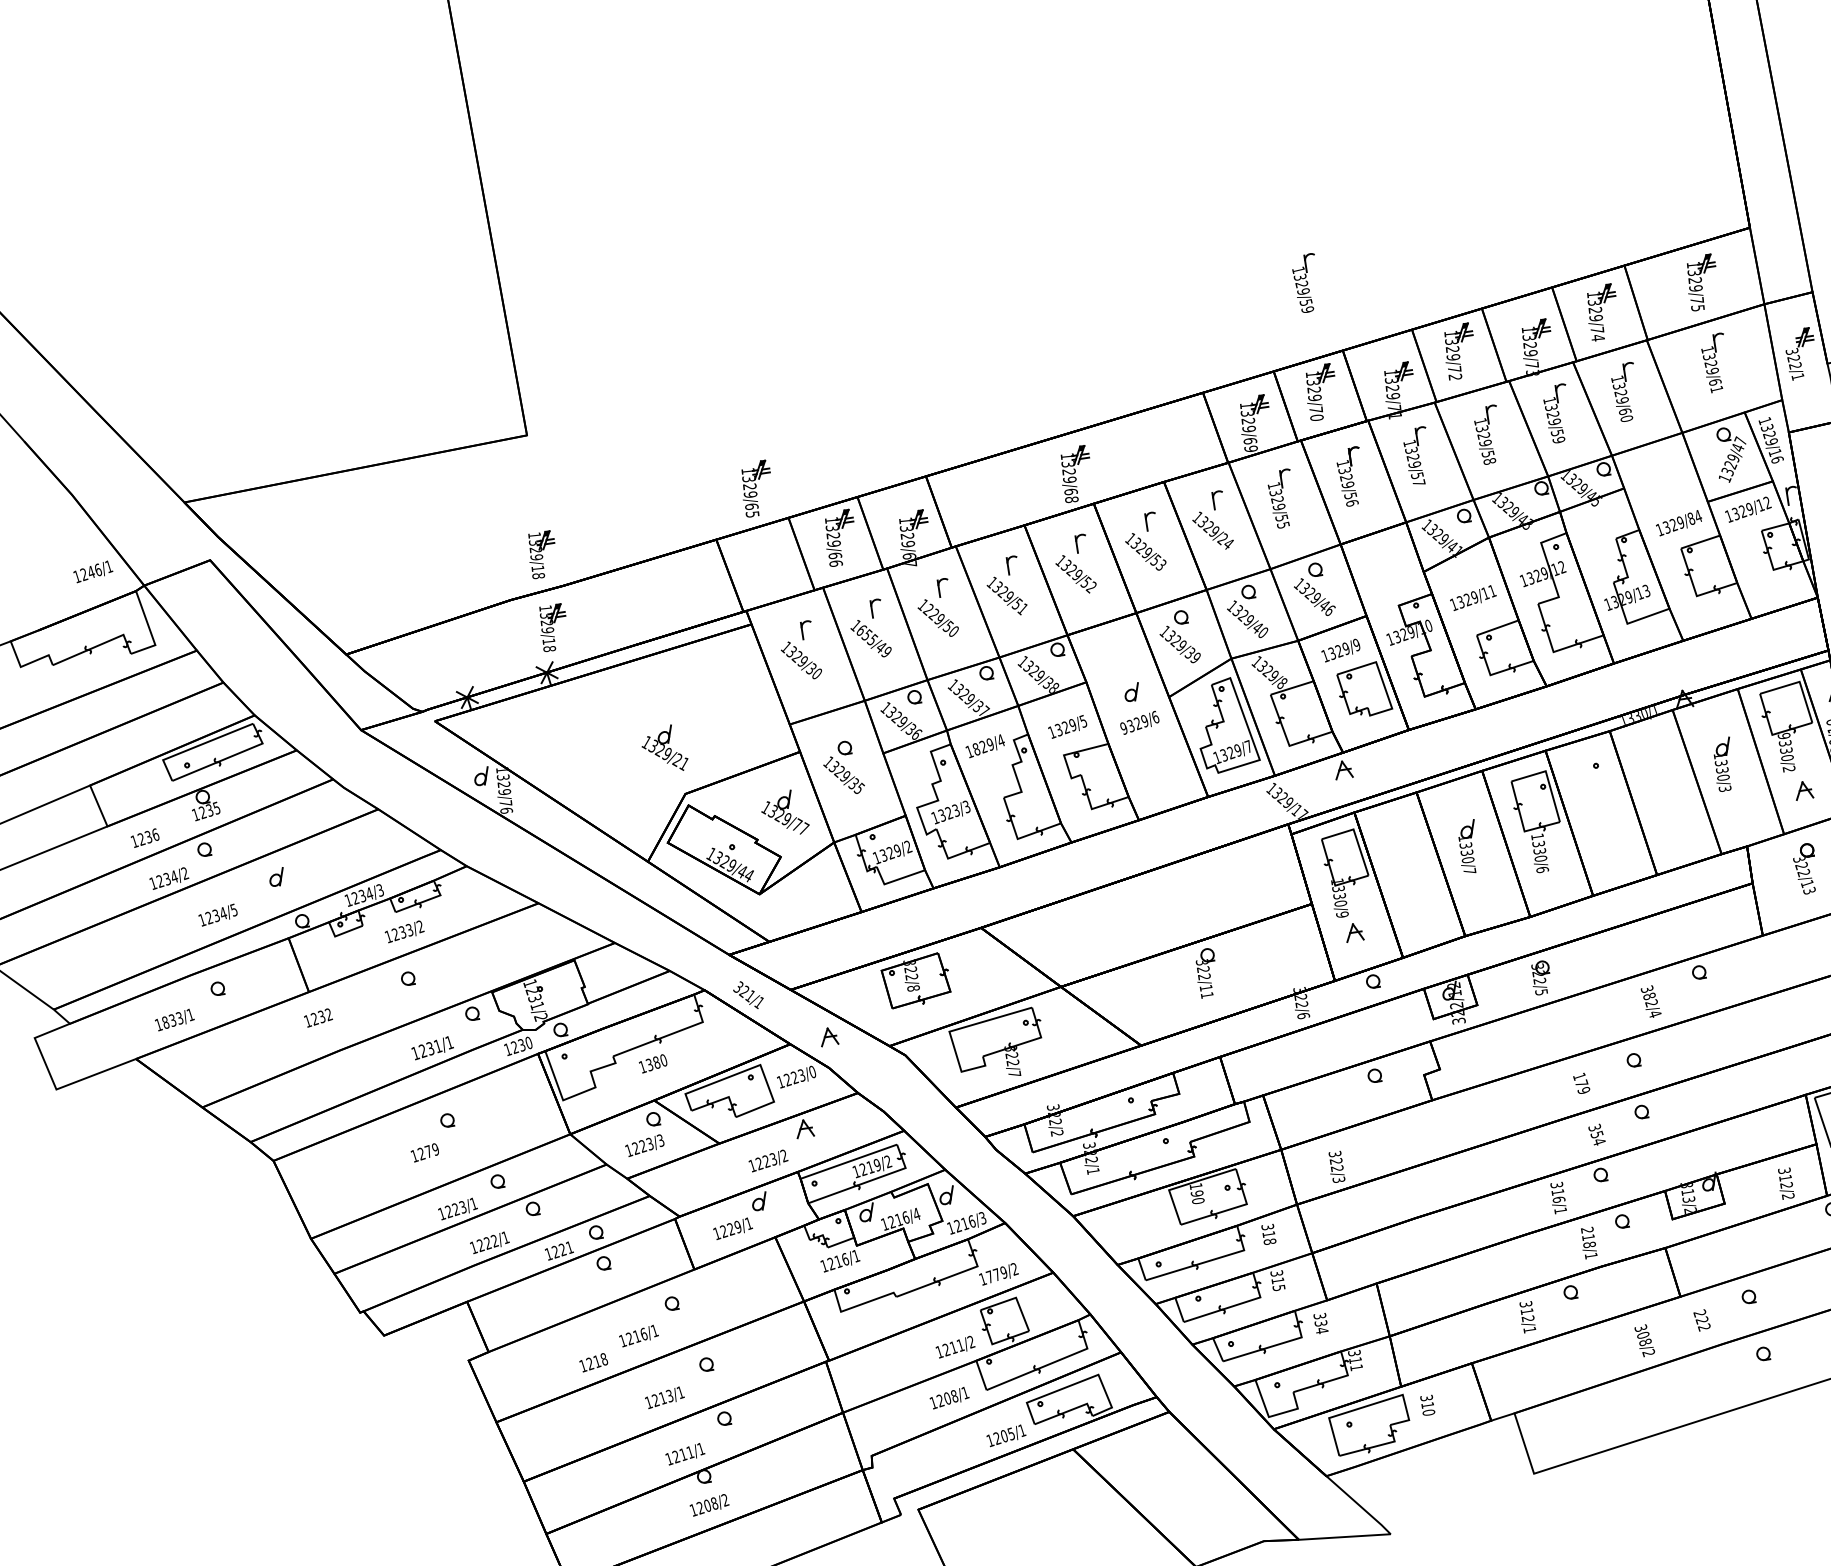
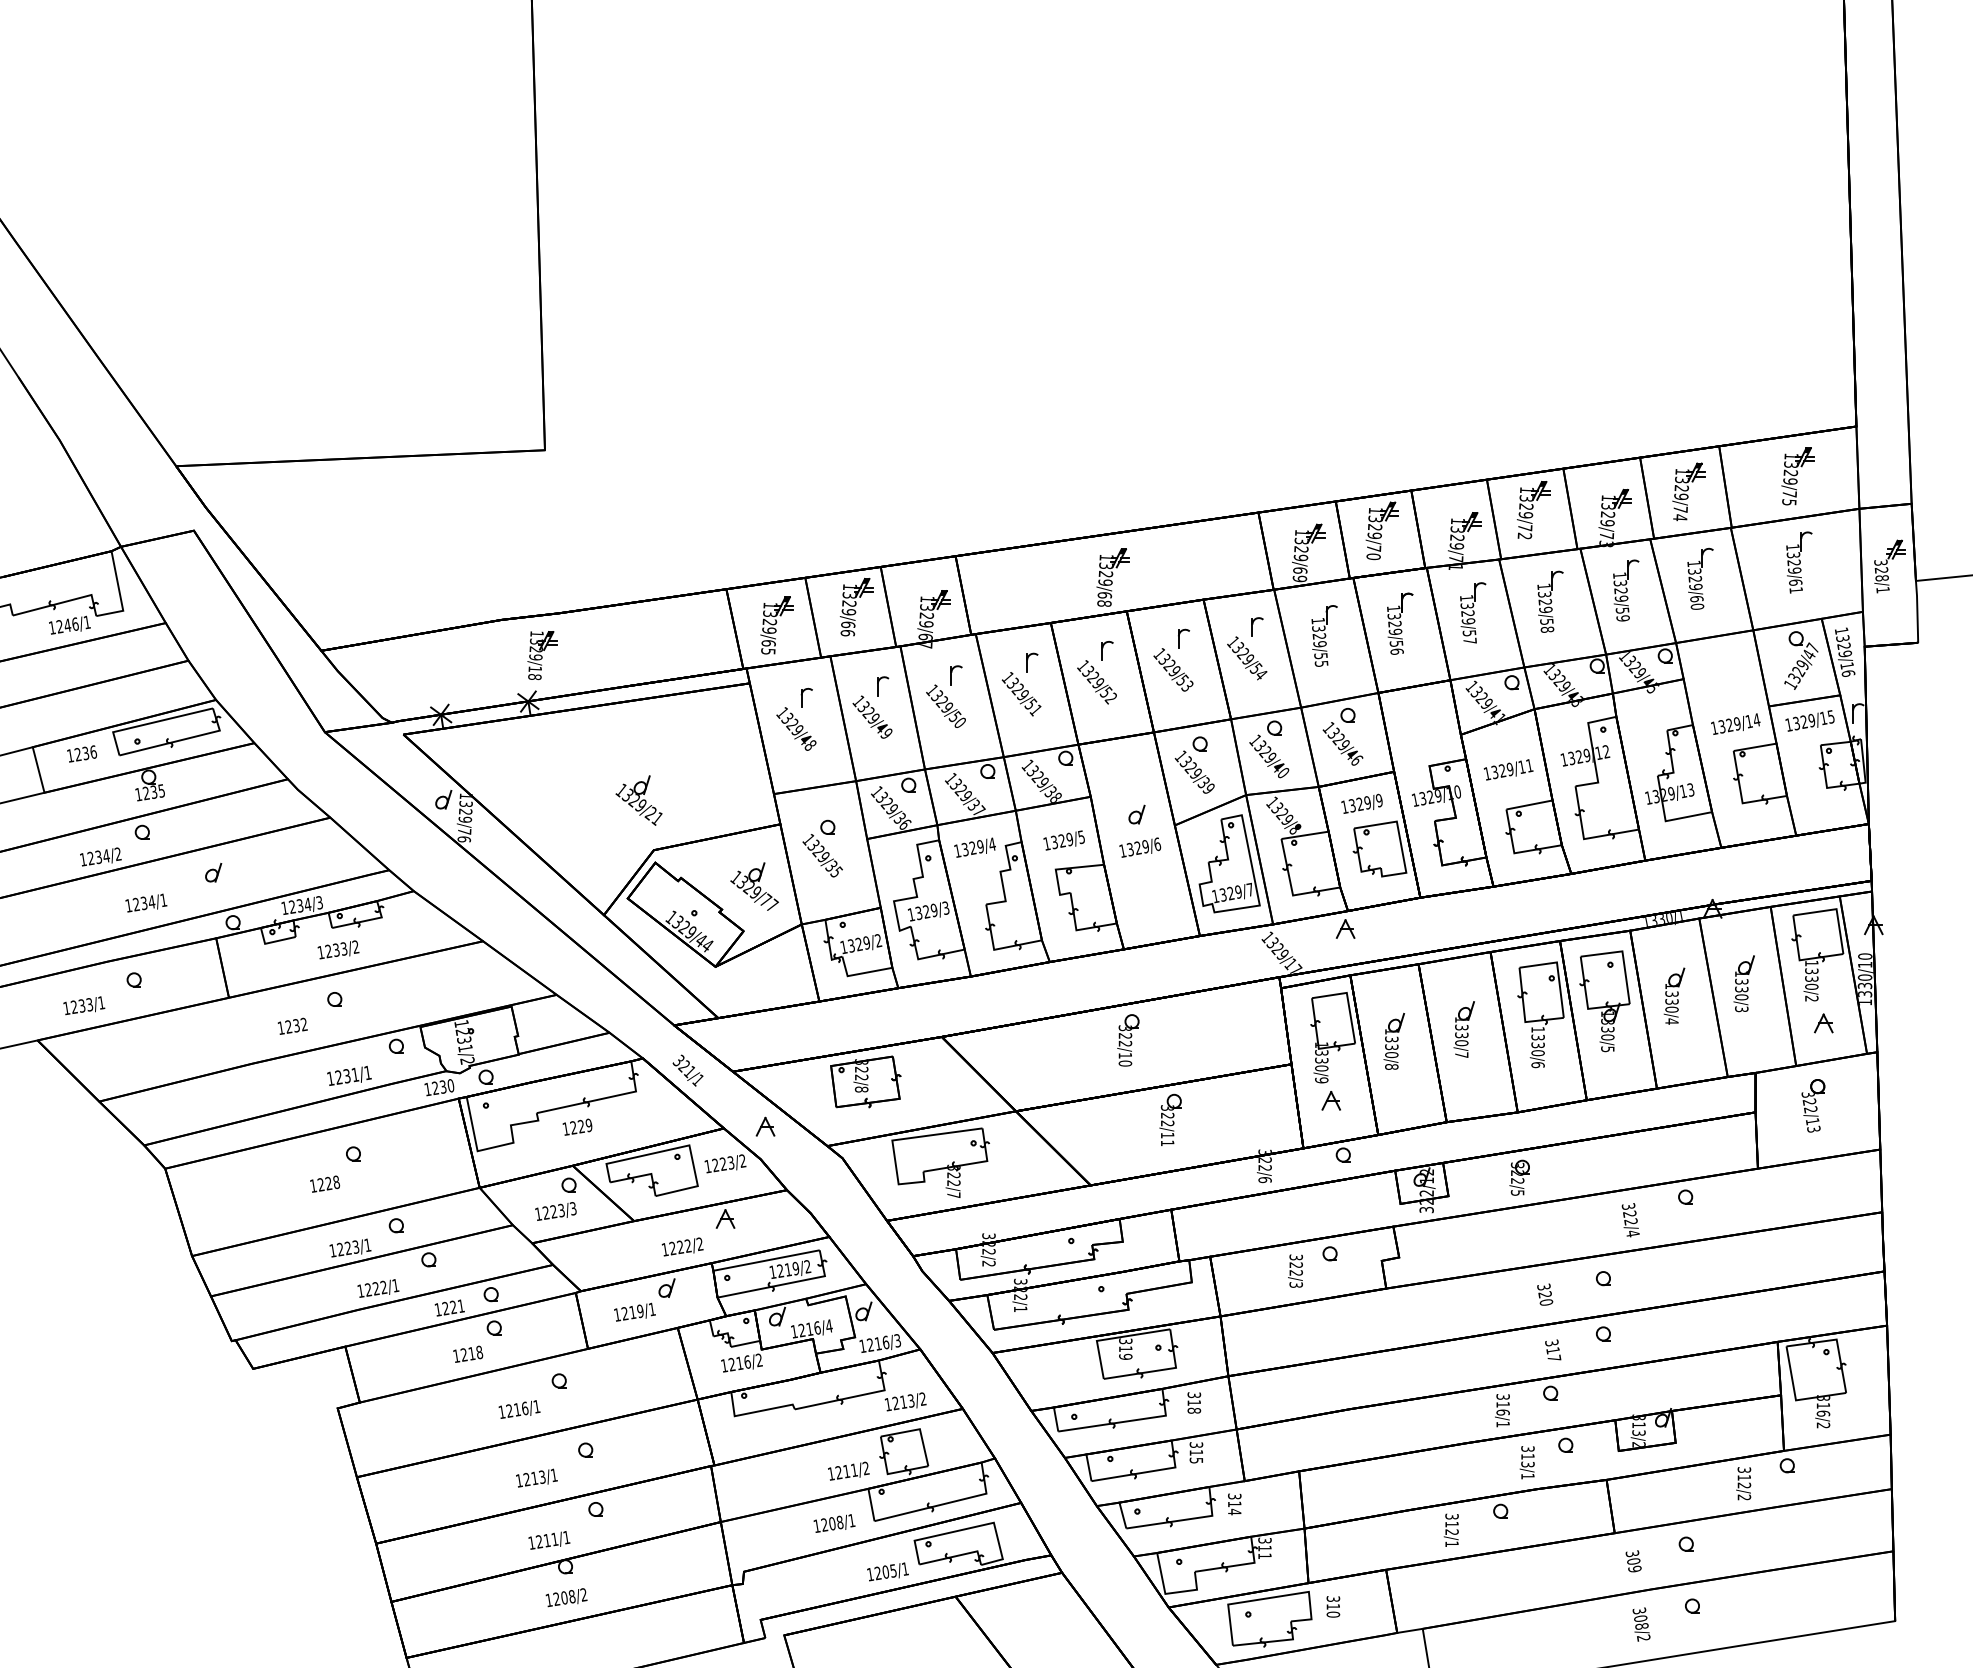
part: (1306, 283) -> (1384, 414), removed
text: (1794, 365) -> (1881, 577), 322/1 -> 328/1
part: (756, 488) -> (776, 625), moved
text: (1766, 502) -> (1830, 716), 1329/12 -> 1329/15
text: (1690, 518) -> (1748, 721), 1329/84 -> 1329/14
text: (1222, 538) -> (1255, 668), 1329/24 -> 1329/54
part: (542, 554) -> (542, 577), removed
text: (92, 571) -> (69, 624), moved
text: (927, 610) -> (936, 696), 1229/50 -> 1329/50
text: (869, 637) -> (871, 715), 1655/49 -> 1329/49
text: (813, 670) -> (807, 741), 1329/30 -> 1329/48
text: (1123, 727) -> (1122, 850), 9329/6 -> 1329/6
text: (1783, 736) -> (1811, 963), 9330/2 -> 1330/2
text: (975, 749) -> (964, 849), 1829/4 -> 1329/4
part: (1660, 785) -> (1674, 995), added
part: (1595, 801) -> (1604, 1001), added
text: (955, 810) -> (933, 910), 1323/3 -> 1329/3
text: (145, 837) -> (82, 753), moved
part: (1404, 868) -> (1393, 1041), added
part: (1156, 904) -> (1128, 1040), added
text: (234, 910) -> (163, 900), 1234/5 -> 1234/1
text: (1649, 995) -> (1629, 1213), 382/4 -> 322/4
text: (318, 1017) -> (292, 1025), moved
text: (164, 1022) -> (73, 1006), 1833/1 -> 1233/1
text: (656, 1062) -> (581, 1126), 1380 -> 1229
text: (812, 1071) -> (742, 1160), 1223/0 -> 1223/2
text: (1581, 1083) -> (1544, 1294), 179 -> 320
text: (1597, 1138) -> (1553, 1354), 354 -> 317
text: (431, 1150) -> (332, 1182), 1279 -> 1228
text: (772, 1158) -> (687, 1245), 1223/2 -> 1222/2
text: (1336, 1166) -> (1295, 1270), moved
text: (1785, 1183) -> (1743, 1483), moved
text: (1196, 1193) -> (1125, 1348), 190 -> 319
text: (729, 1229) -> (631, 1312), 1229/1 -> 1219/1
text: (1588, 1237) -> (1527, 1456), 218/1 -> 313/1
text: (855, 1256) -> (758, 1360), 1216/1 -> 1216/2
text: (996, 1275) -> (903, 1402), 1779/2 -> 1213/2
text: (1702, 1320) -> (1633, 1561), 222 -> 309
text: (1320, 1323) -> (1234, 1504), 334 -> 314
text: (1644, 1340) -> (1641, 1624), moved
text: (594, 1361) -> (468, 1353), moved

